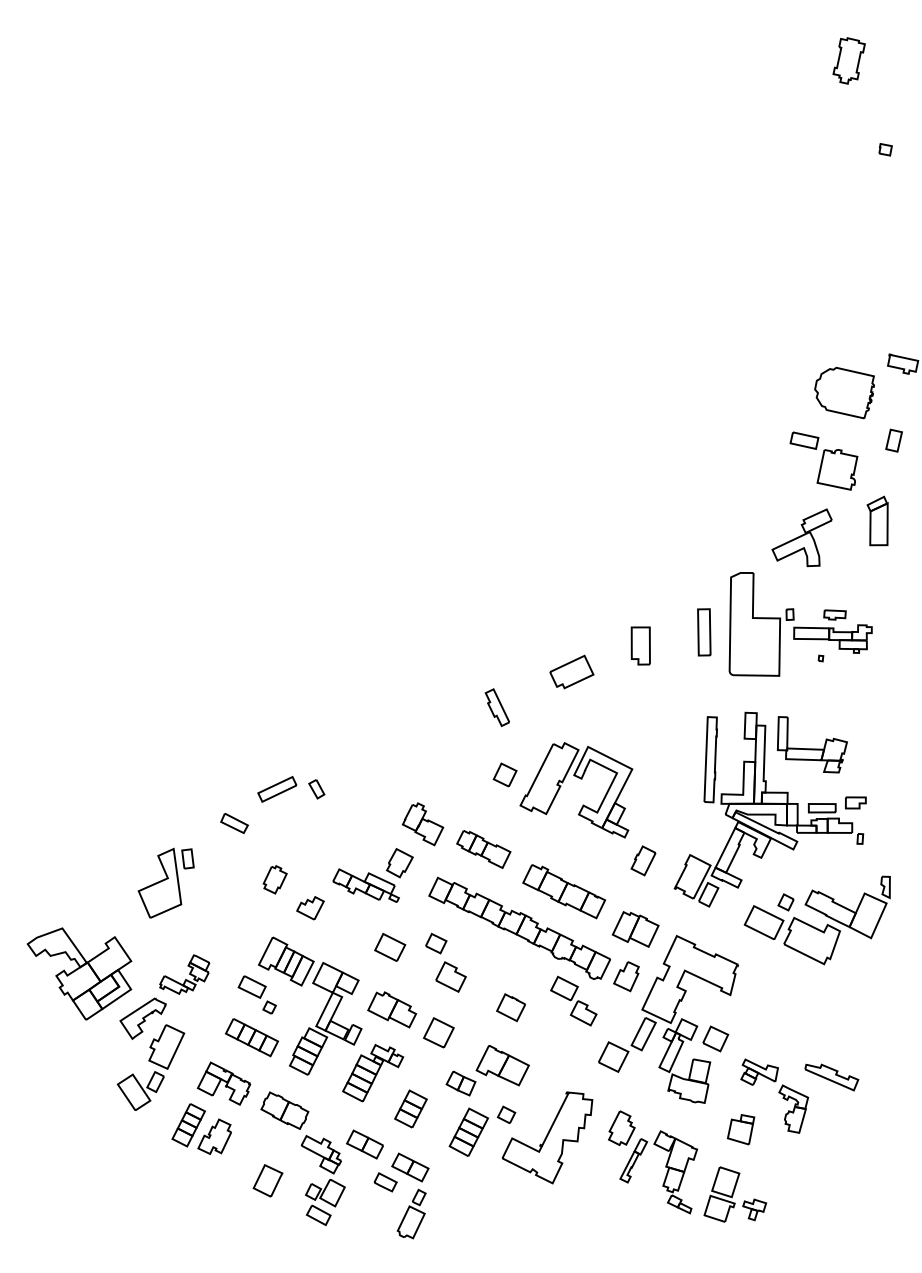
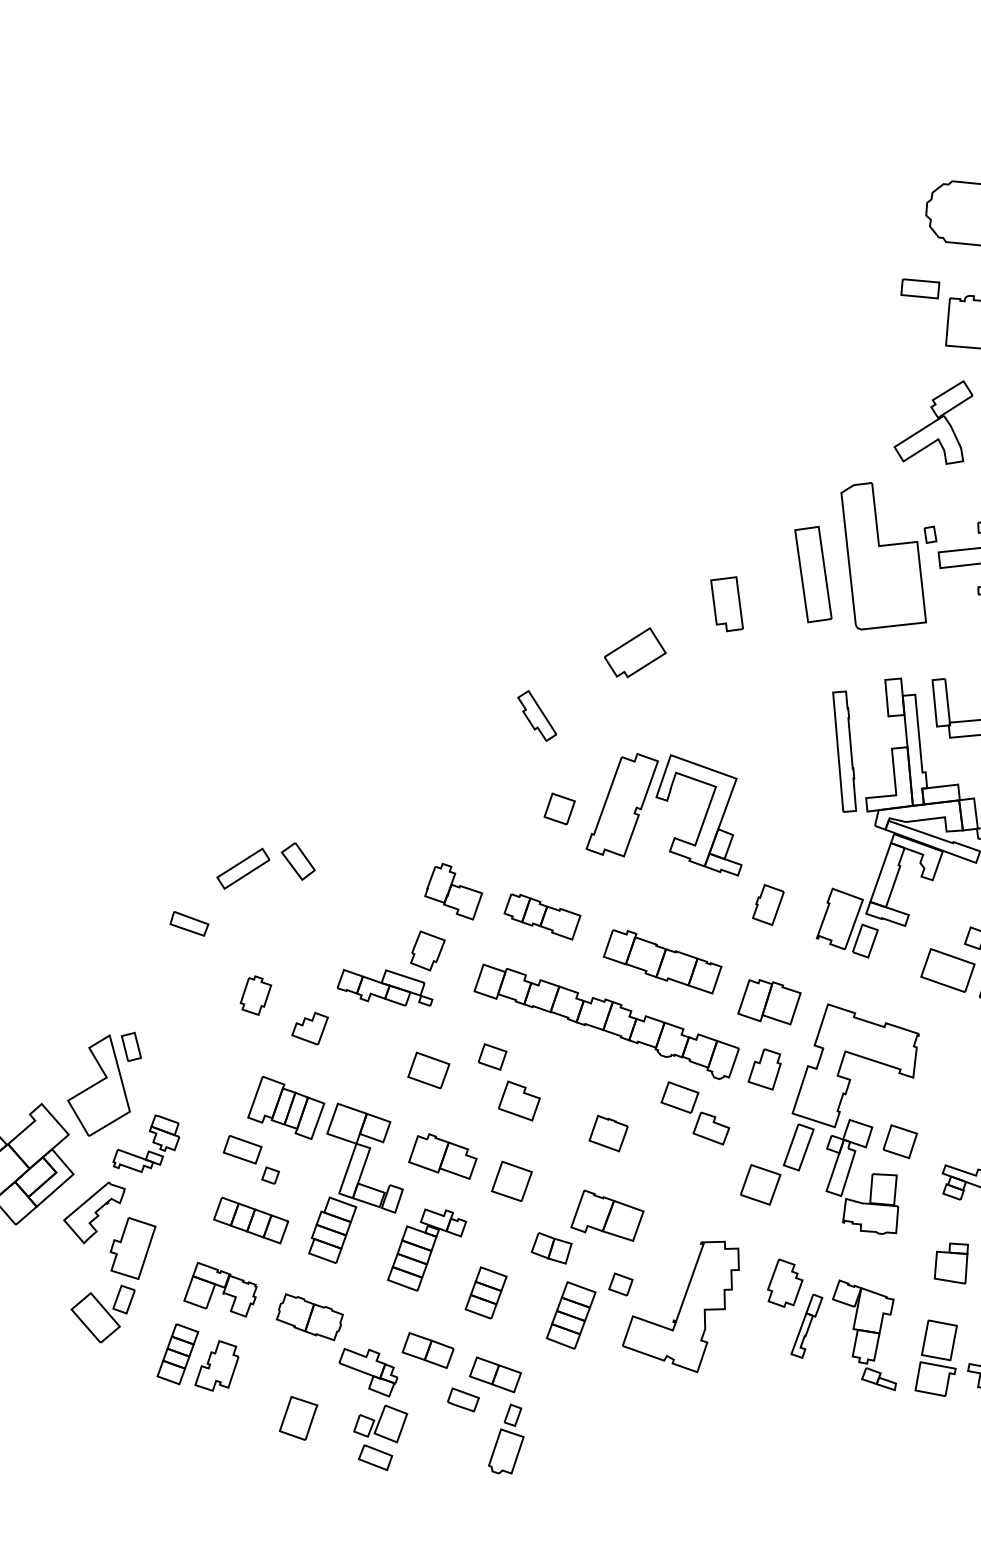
part: (704, 632) -> (813, 574), size x1.43
part: (316, 789) -> (298, 862), size x1.43
part: (165, 882) -> (104, 1083), moved

